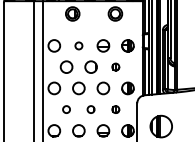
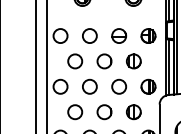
circle: (78, 45) -> (89, 35), size x1.67
part: (115, 66) -> (133, 60), size x1.67
circle: (66, 109) -> (75, 111), size x1.67
part: (90, 109) -> (103, 111), size x1.67
part: (115, 109) -> (133, 111), size x1.67

